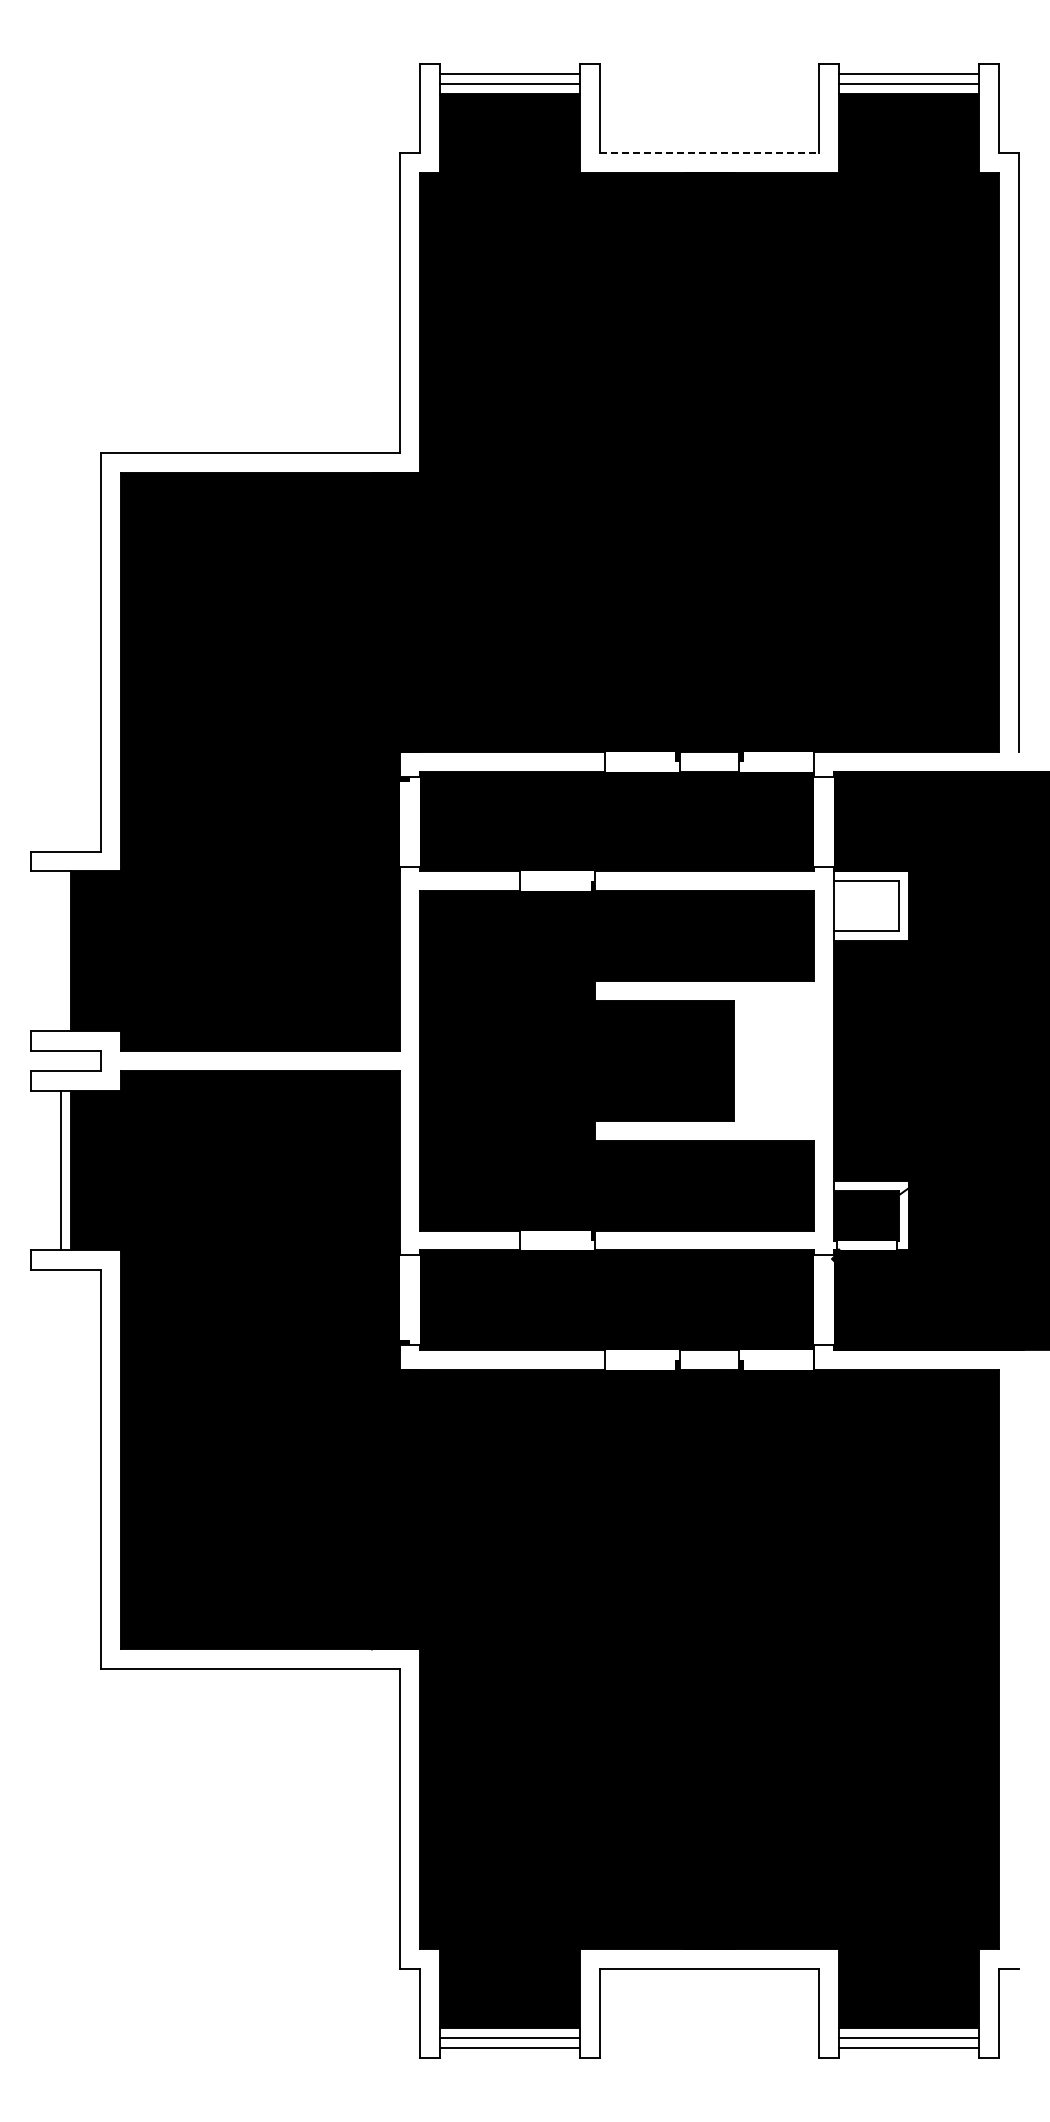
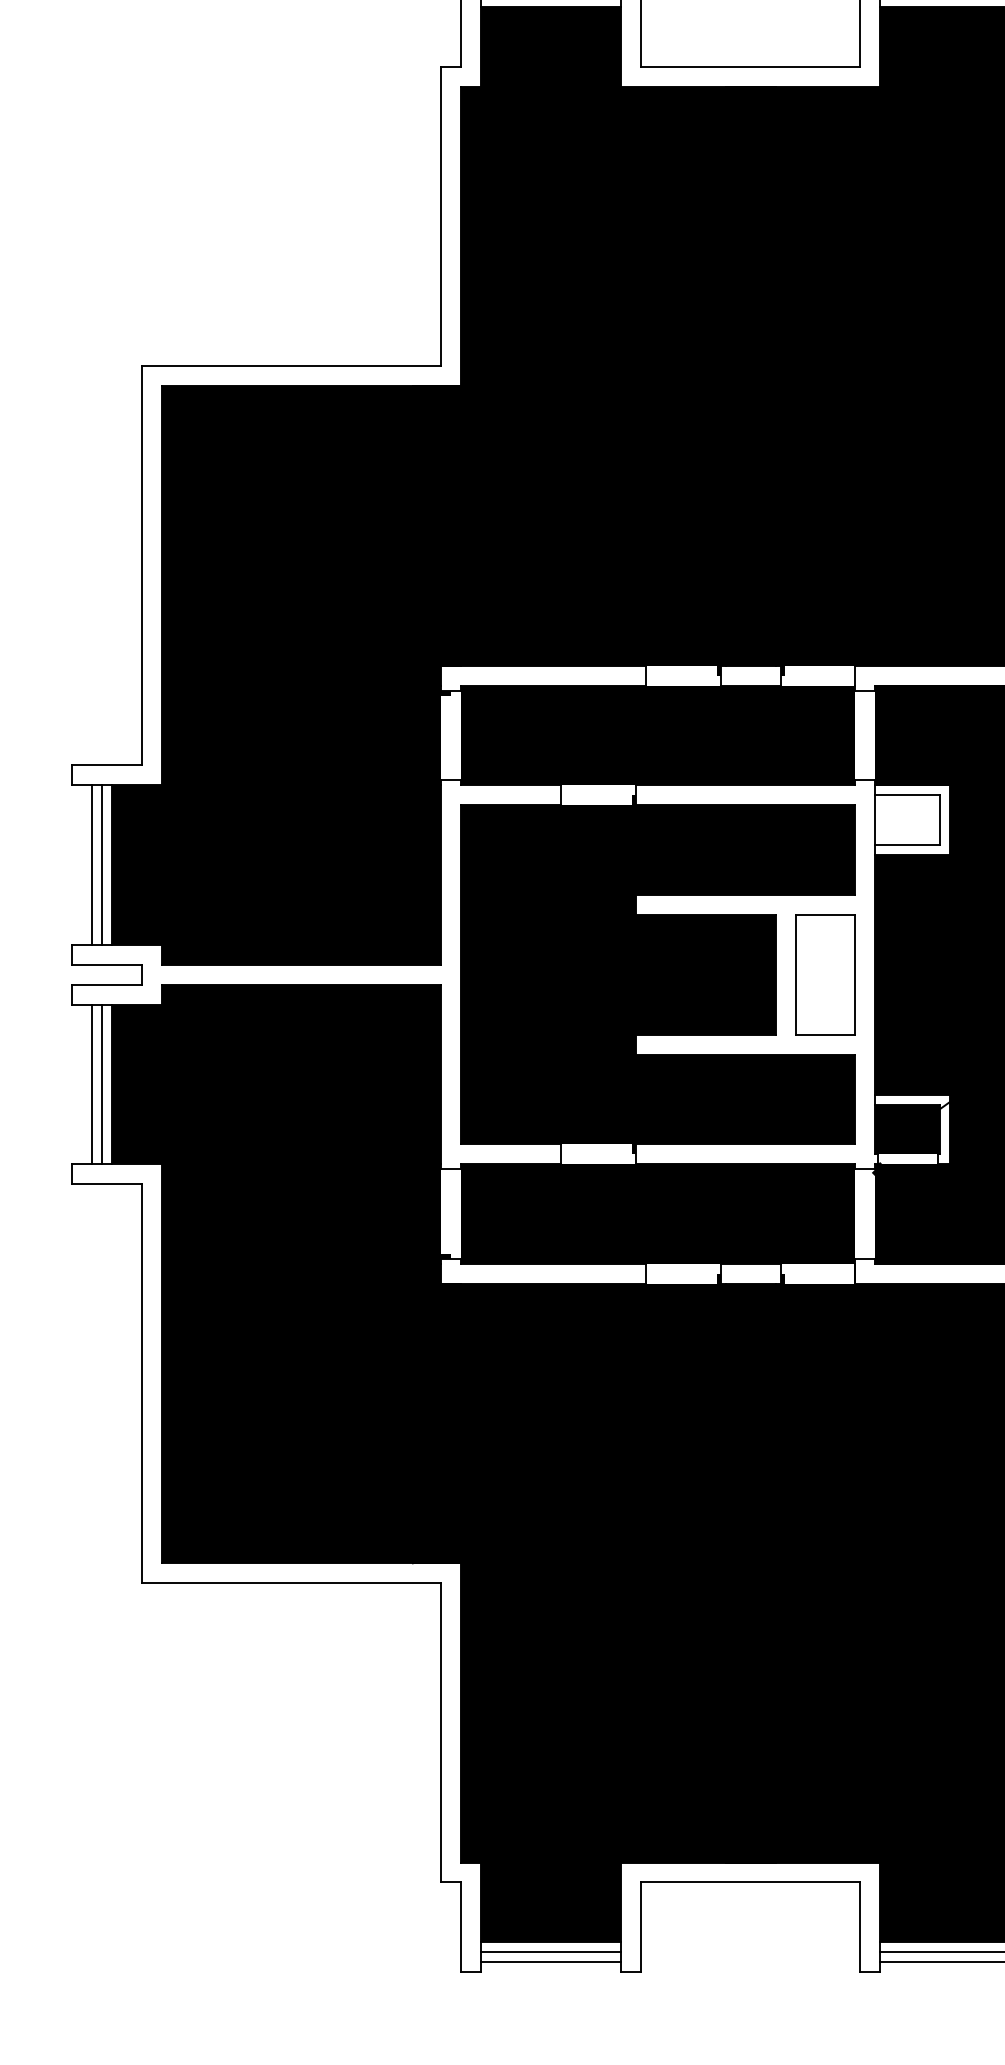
line: (709, 153) -> (750, 67), dashed -> solid
line: (51, 951) -> (92, 865), added
line: (61, 951) -> (102, 865), added
part: (783, 1060) -> (824, 974), added
line: (51, 1170) -> (92, 1084), added

